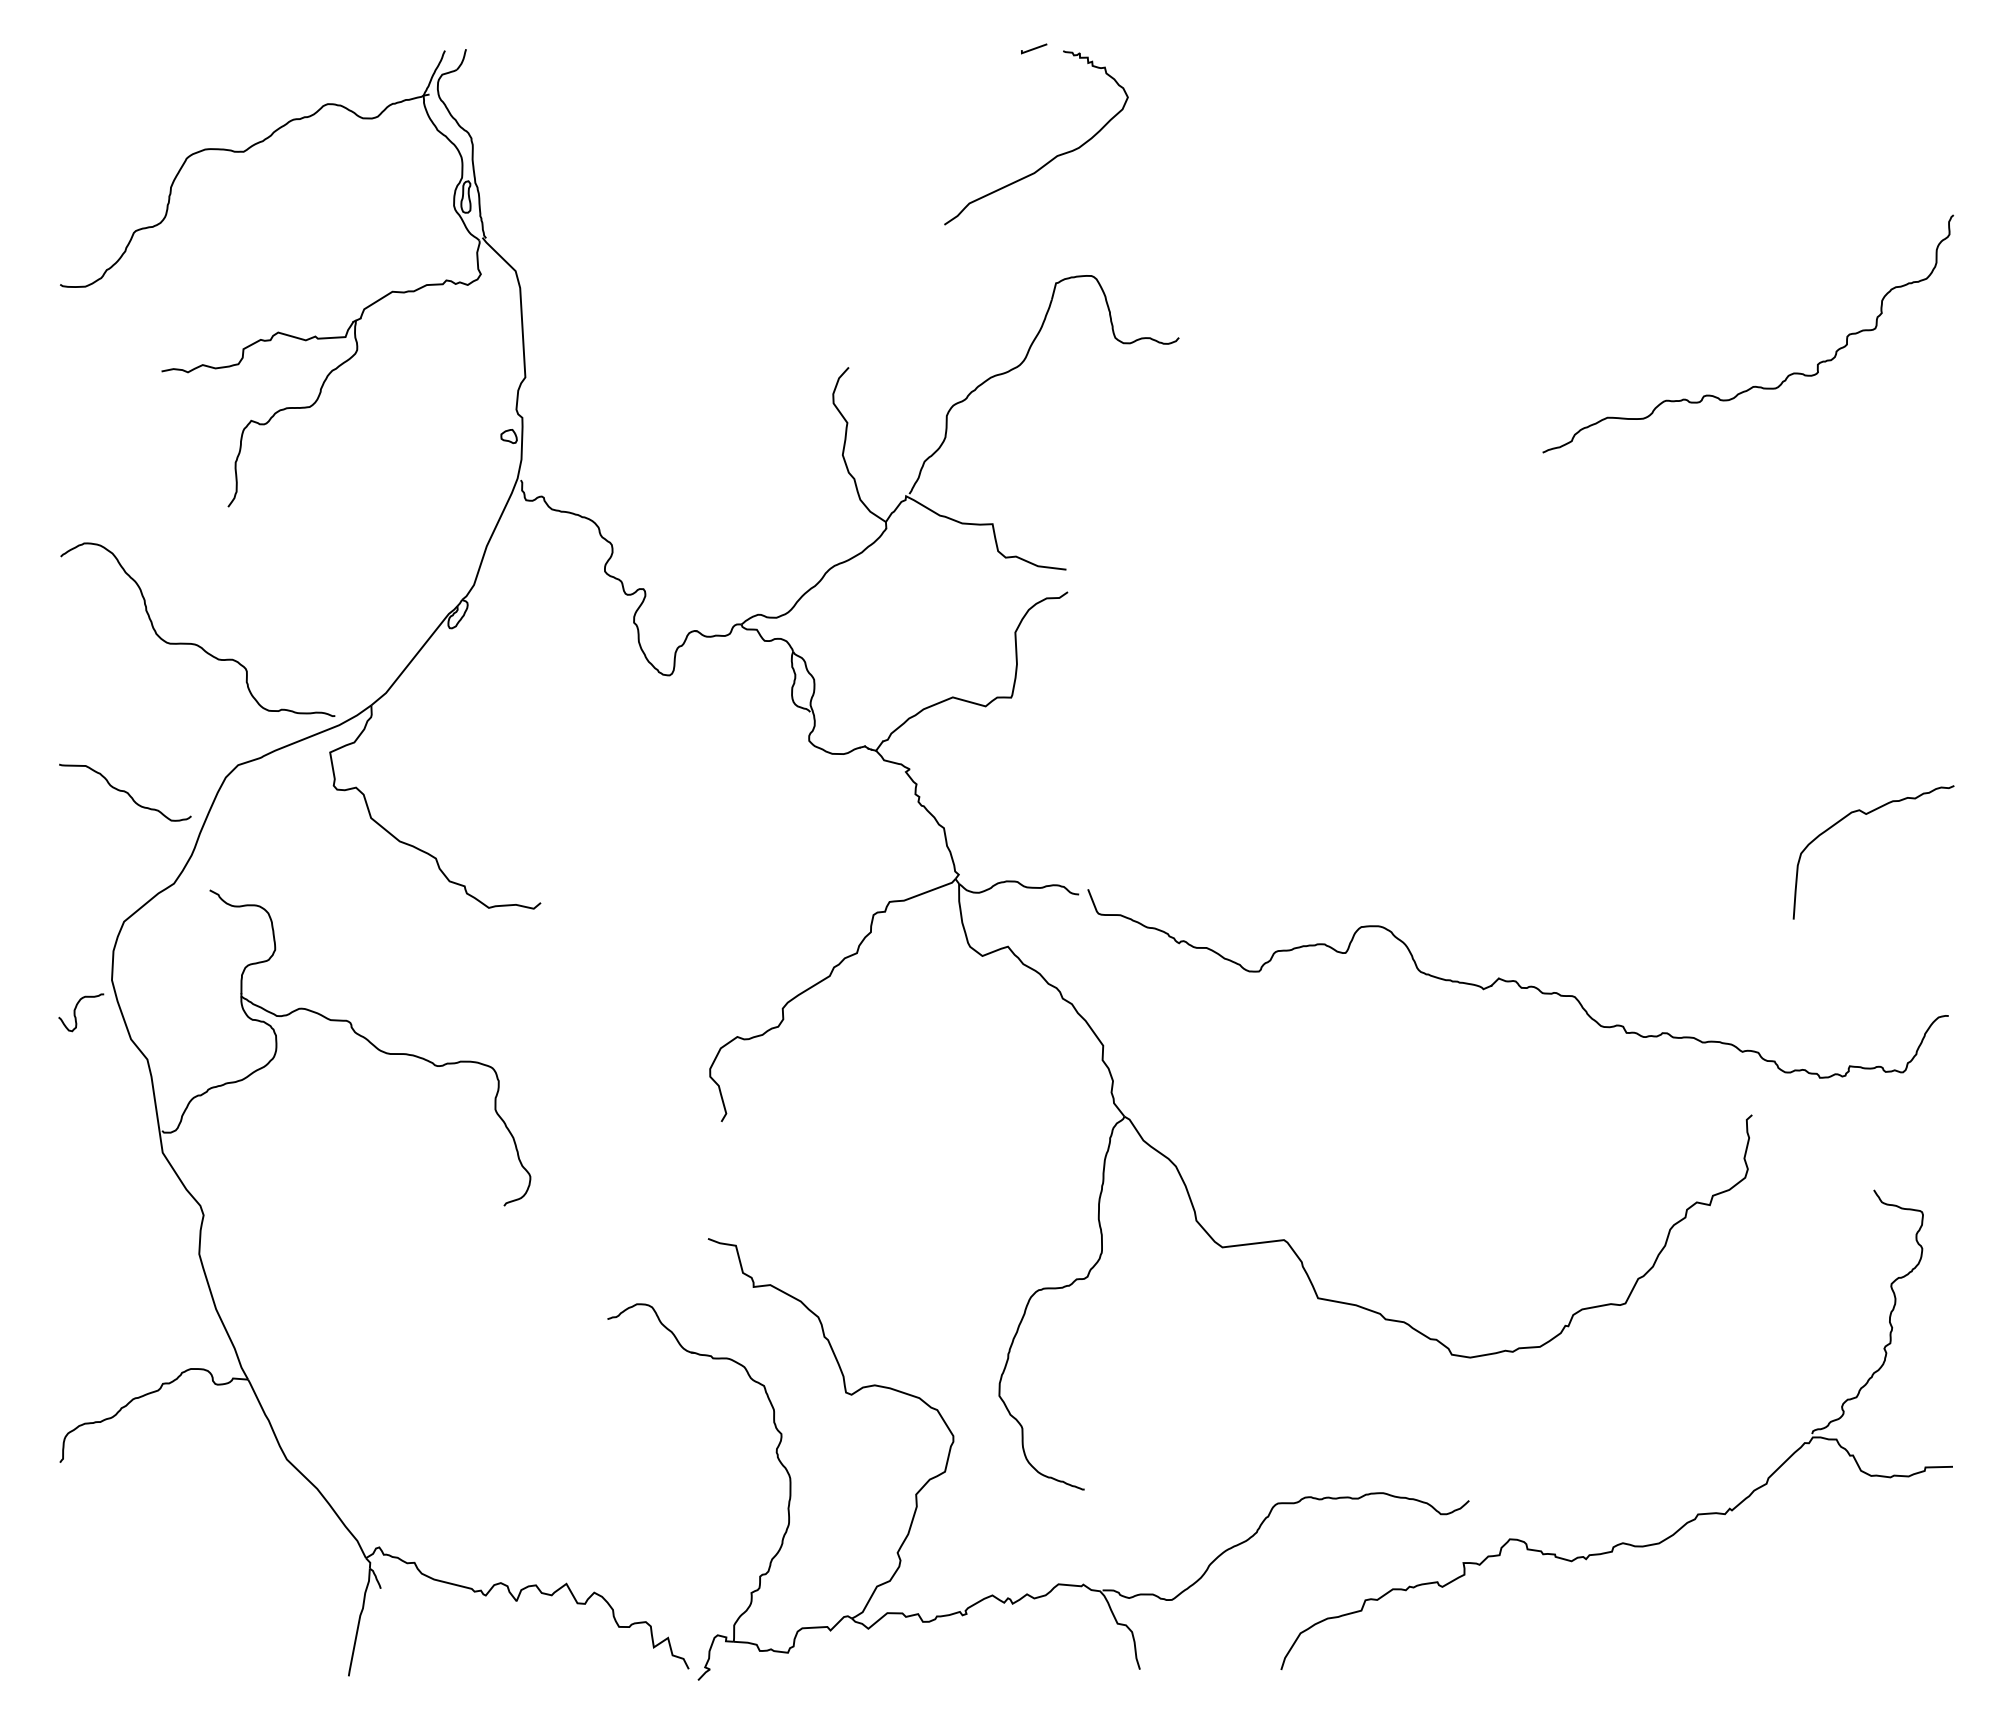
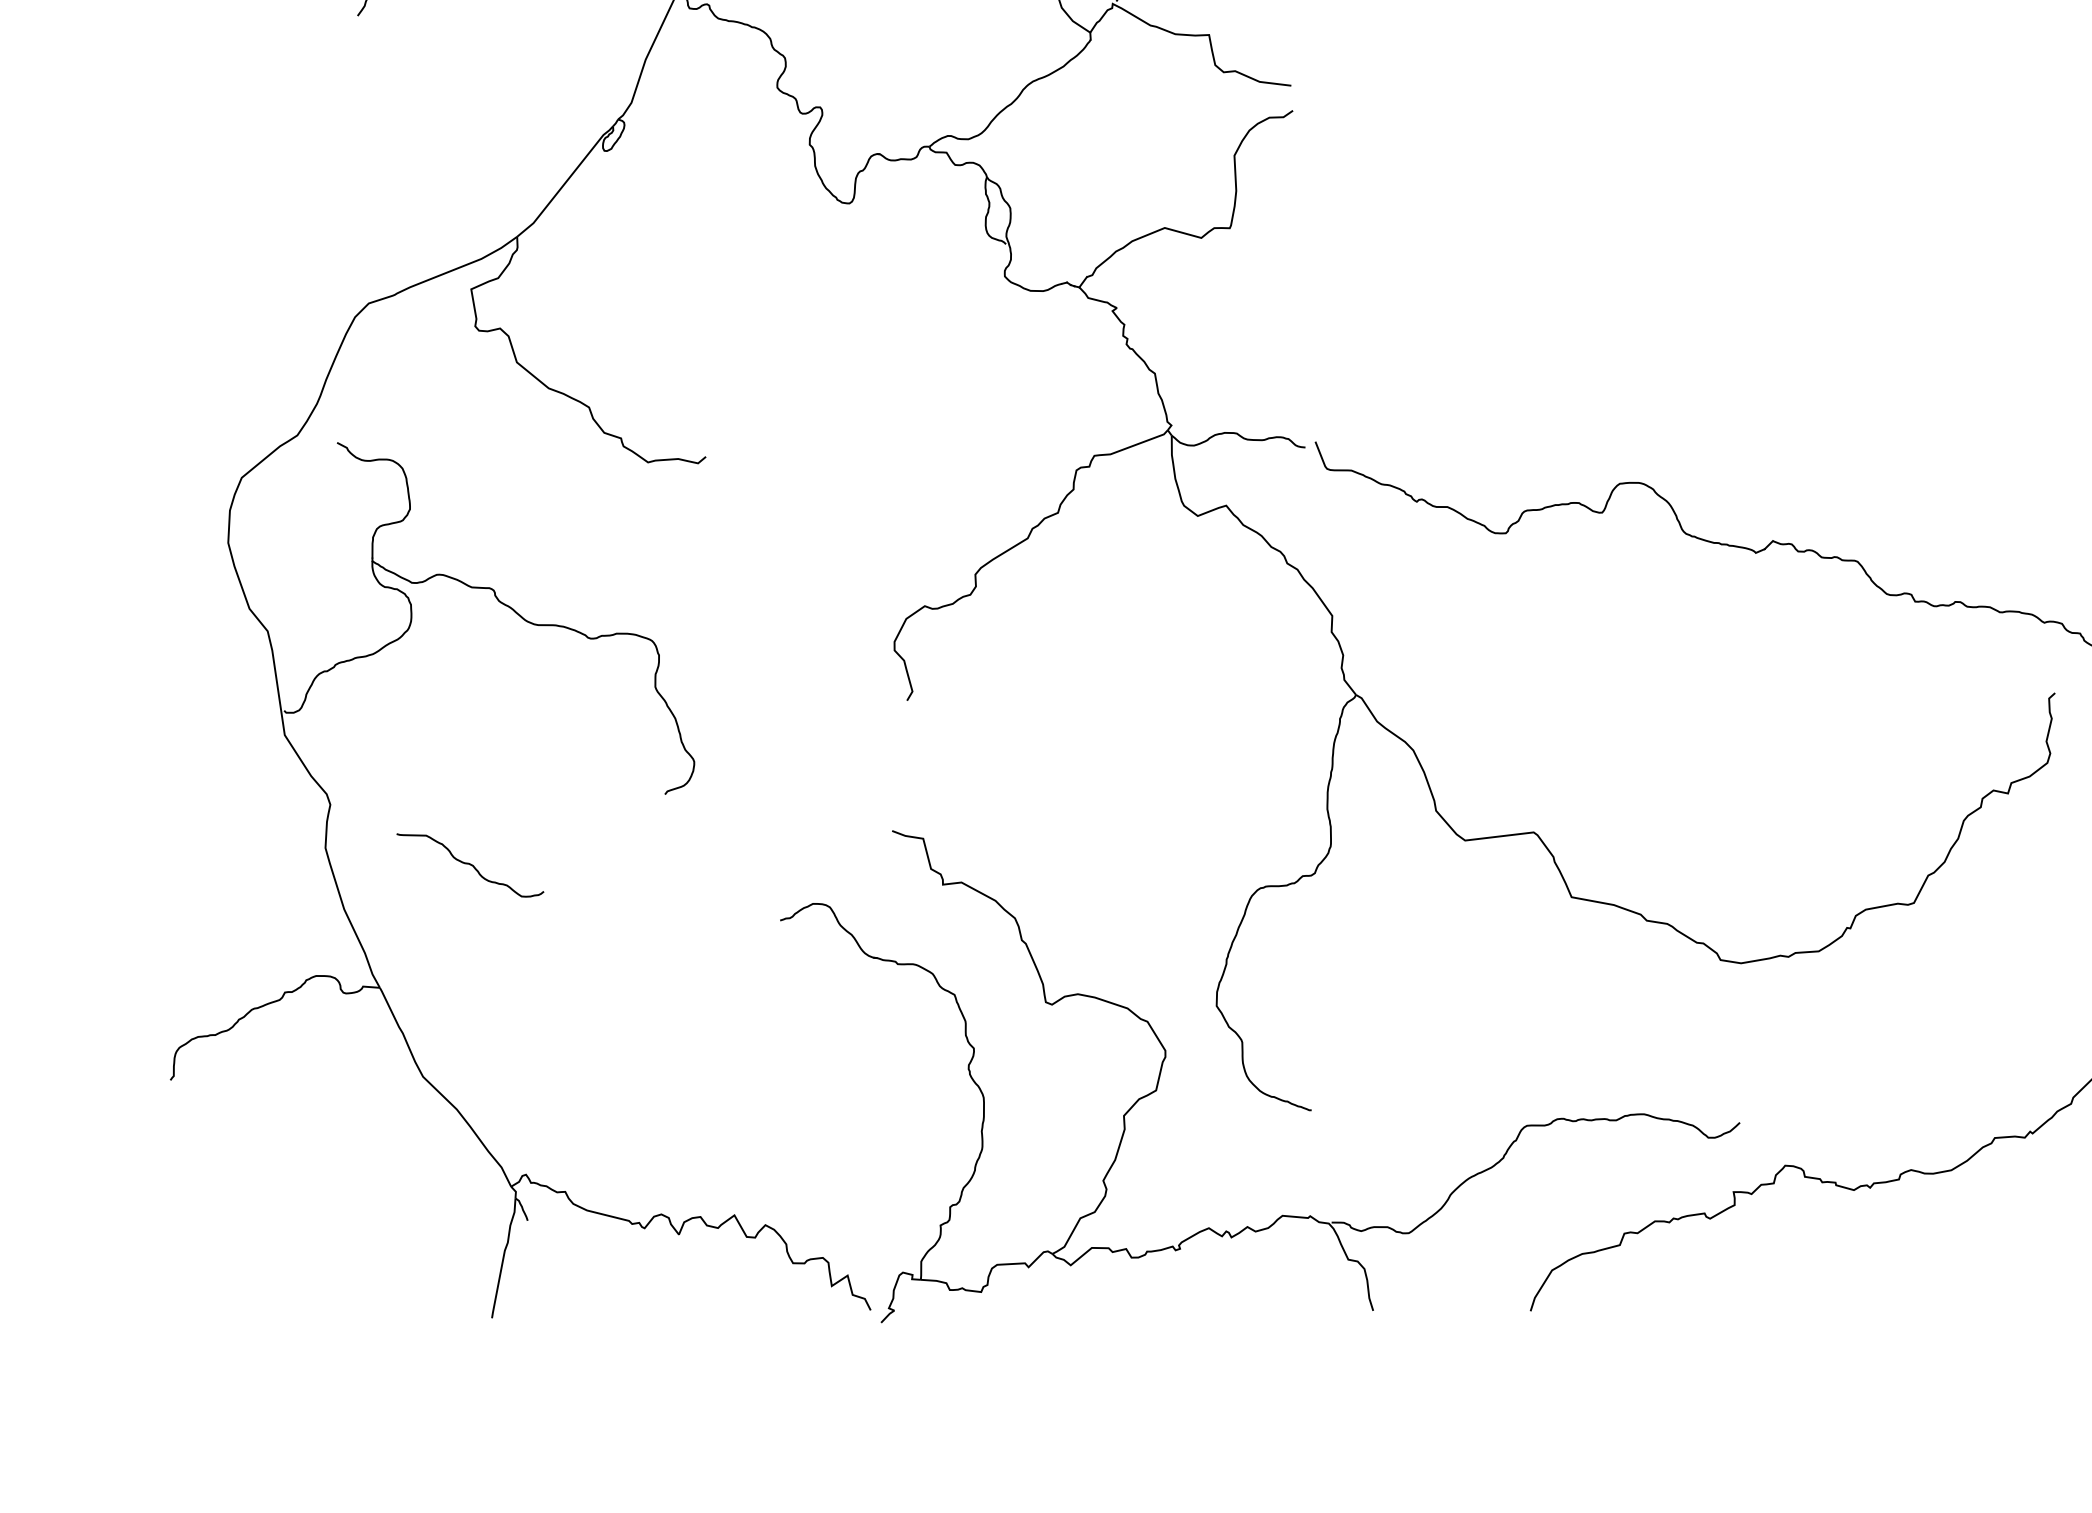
curve: (195, 643) -> (321, 167), removed
curve: (125, 792) -> (470, 865), moved
curve: (75, 1012) -> (187, 578), removed

